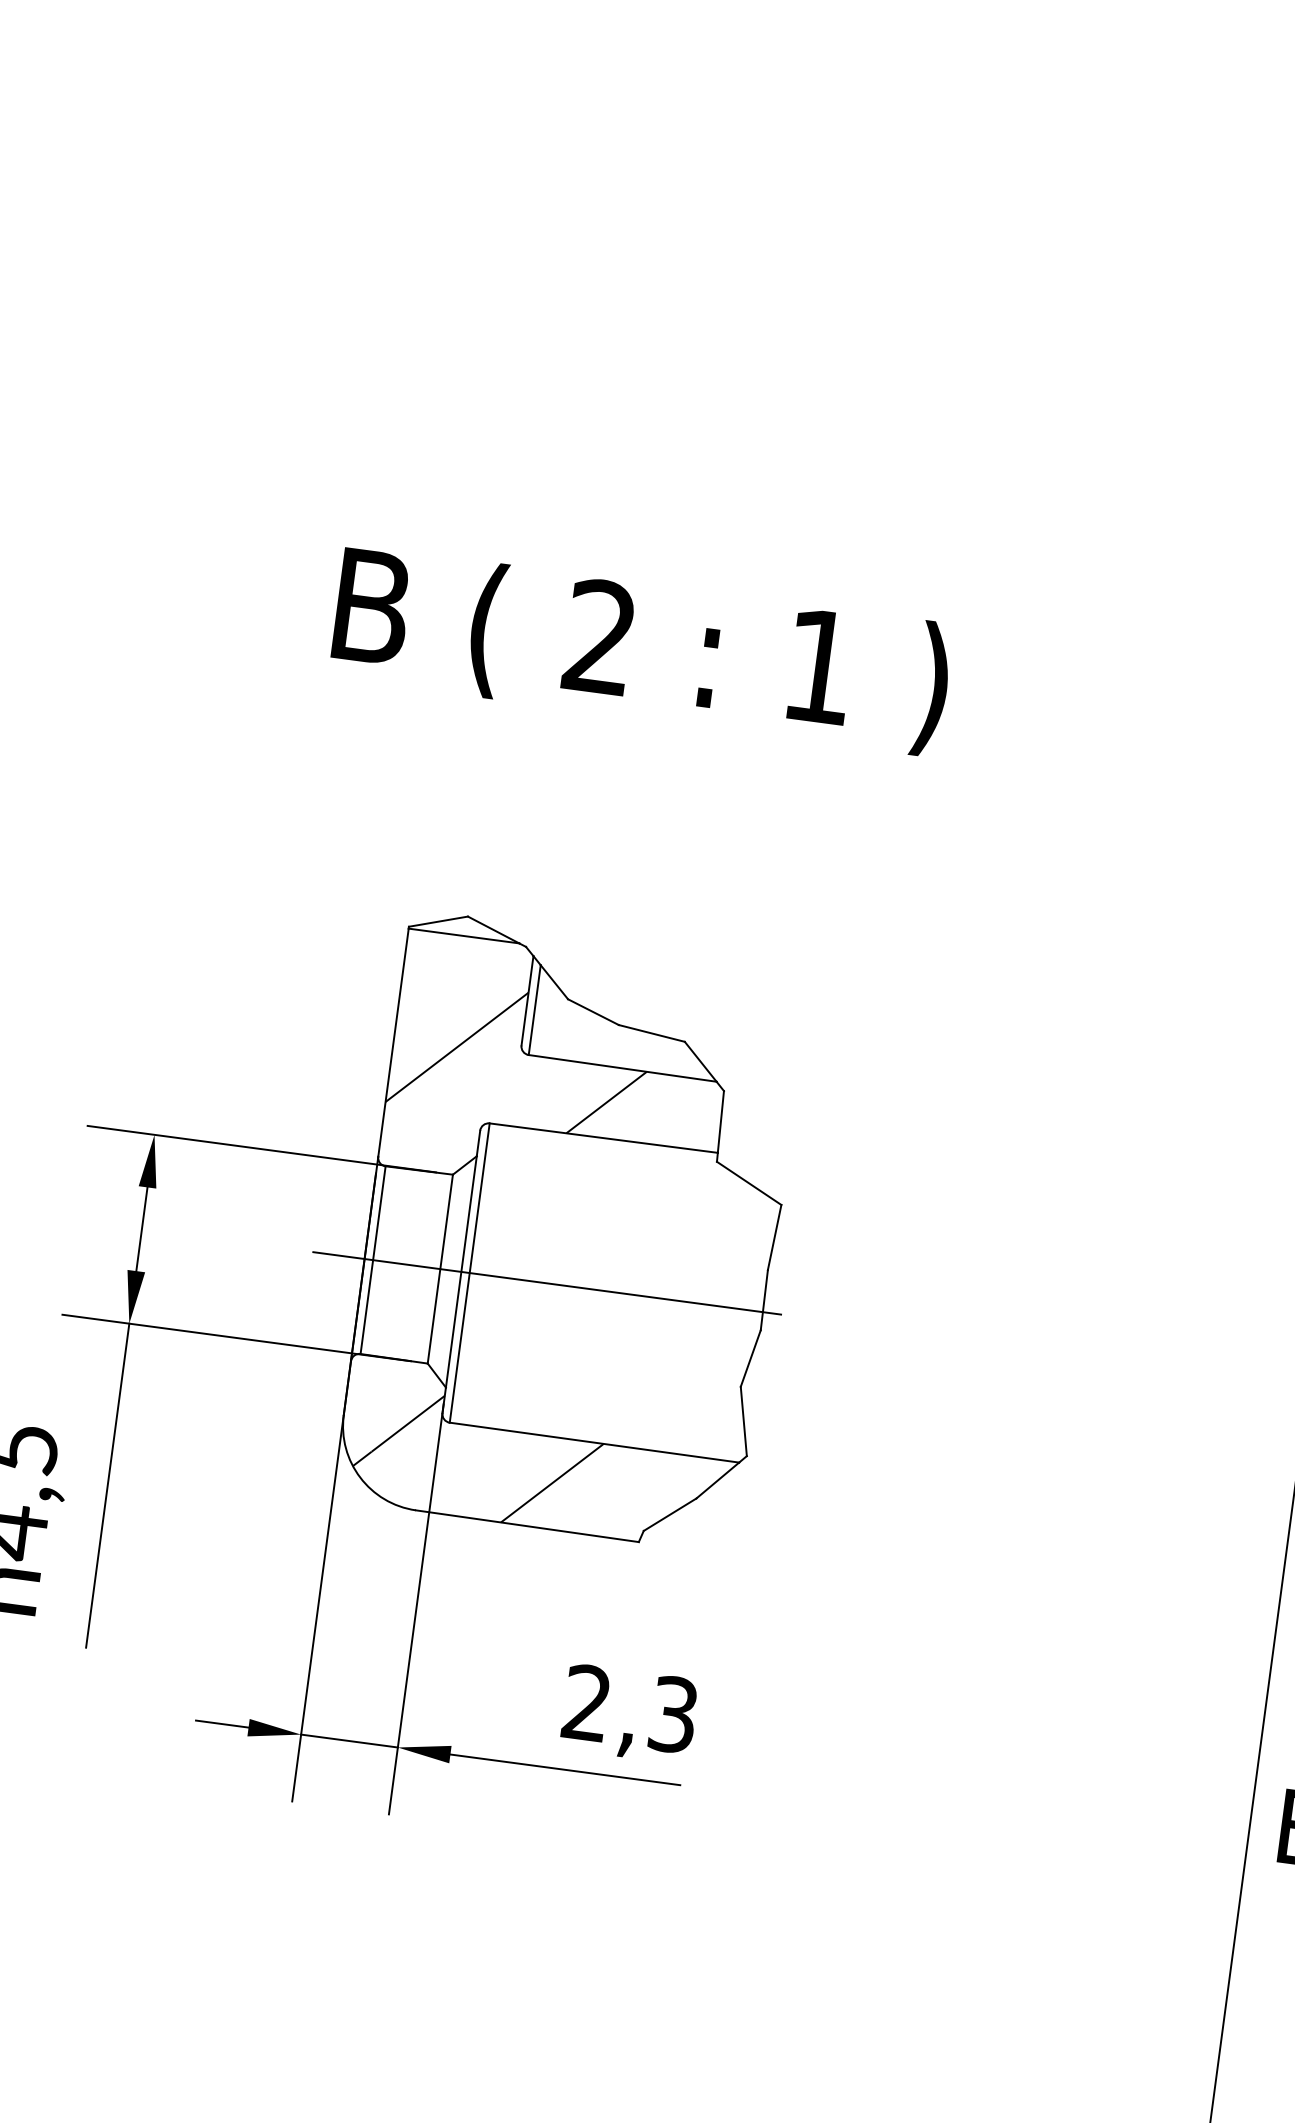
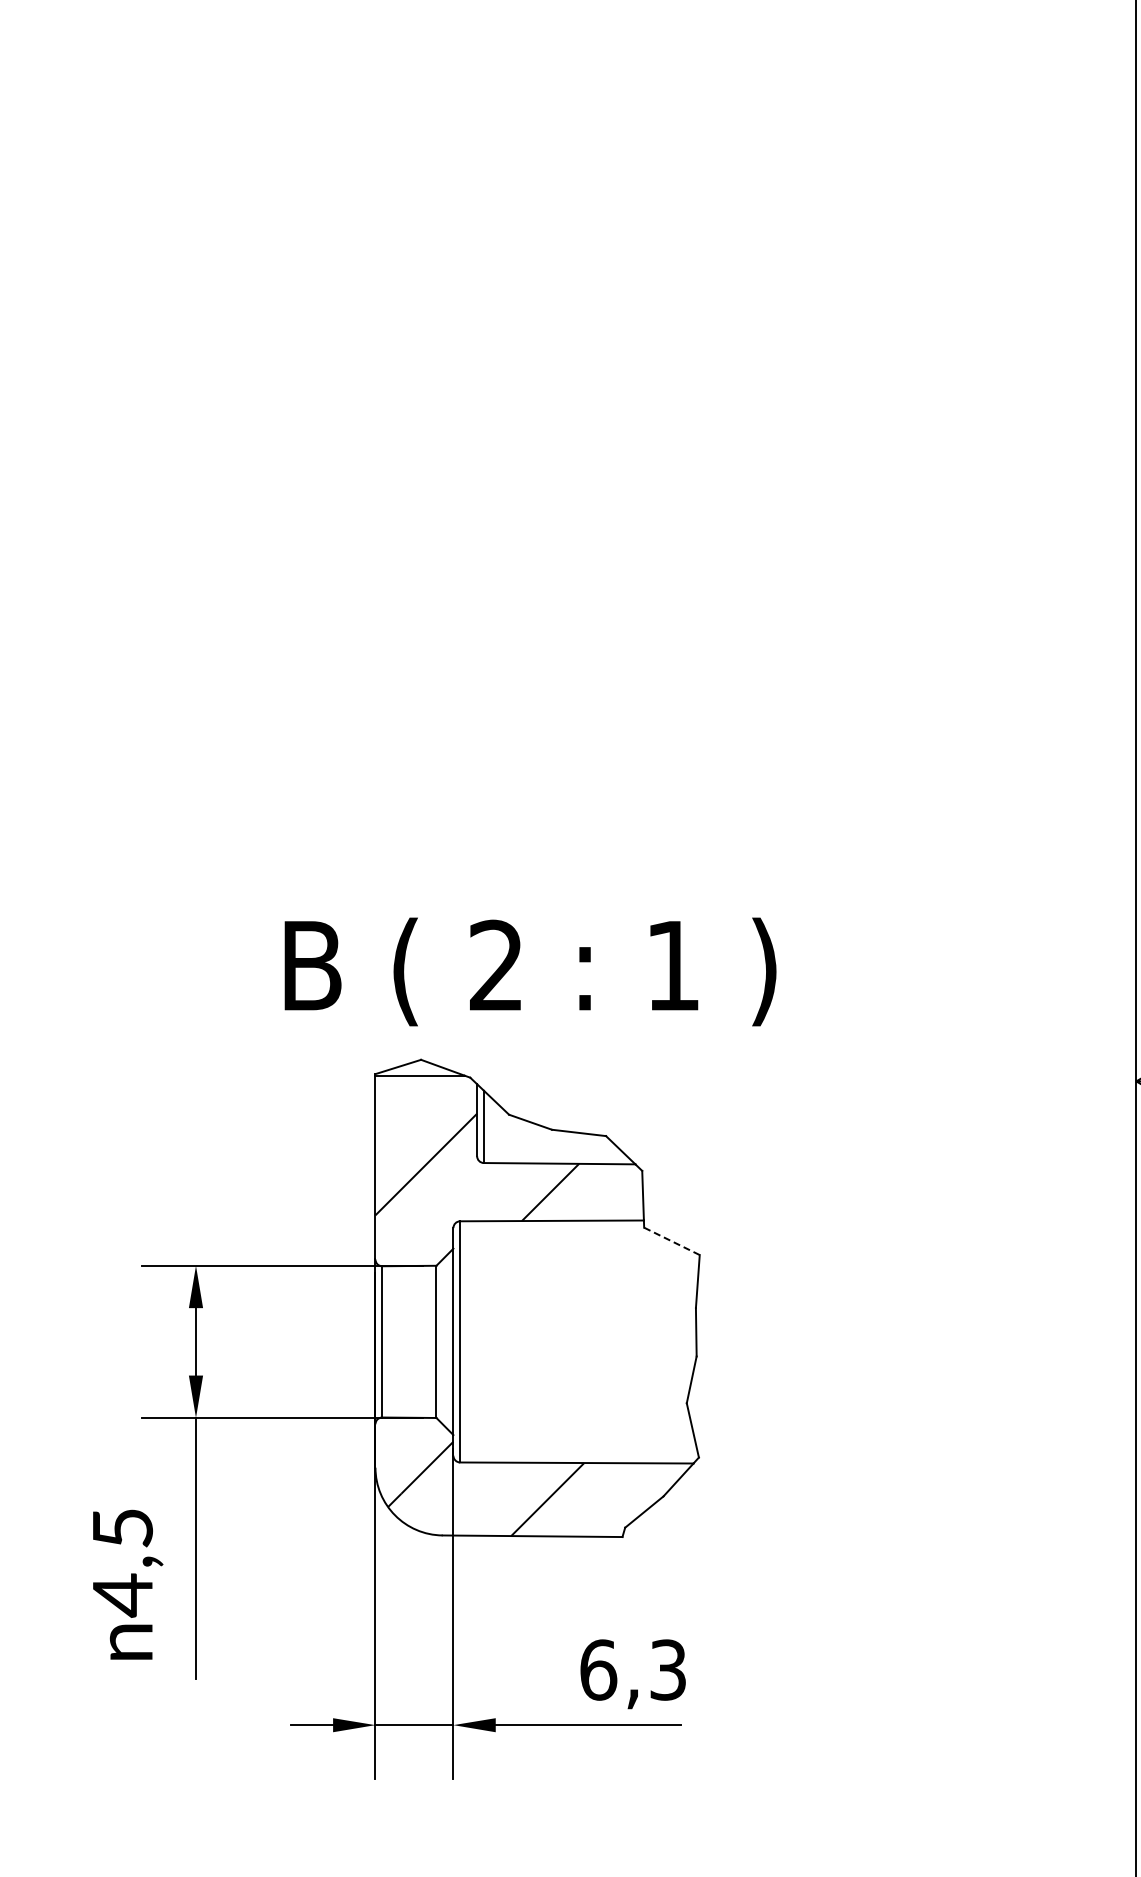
text: (641, 650) -> (530, 971), moved
line: (748, 1183) -> (671, 1241), solid -> dashed
line: (547, 1282) -> (522, 1341), removed
text: (587, 1702) -> (598, 1669), 2,3 -> 6,3

